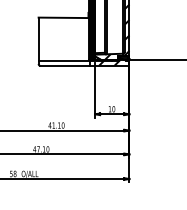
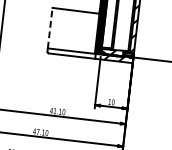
line: (38, 39) -> (50, 28), solid -> dashed

